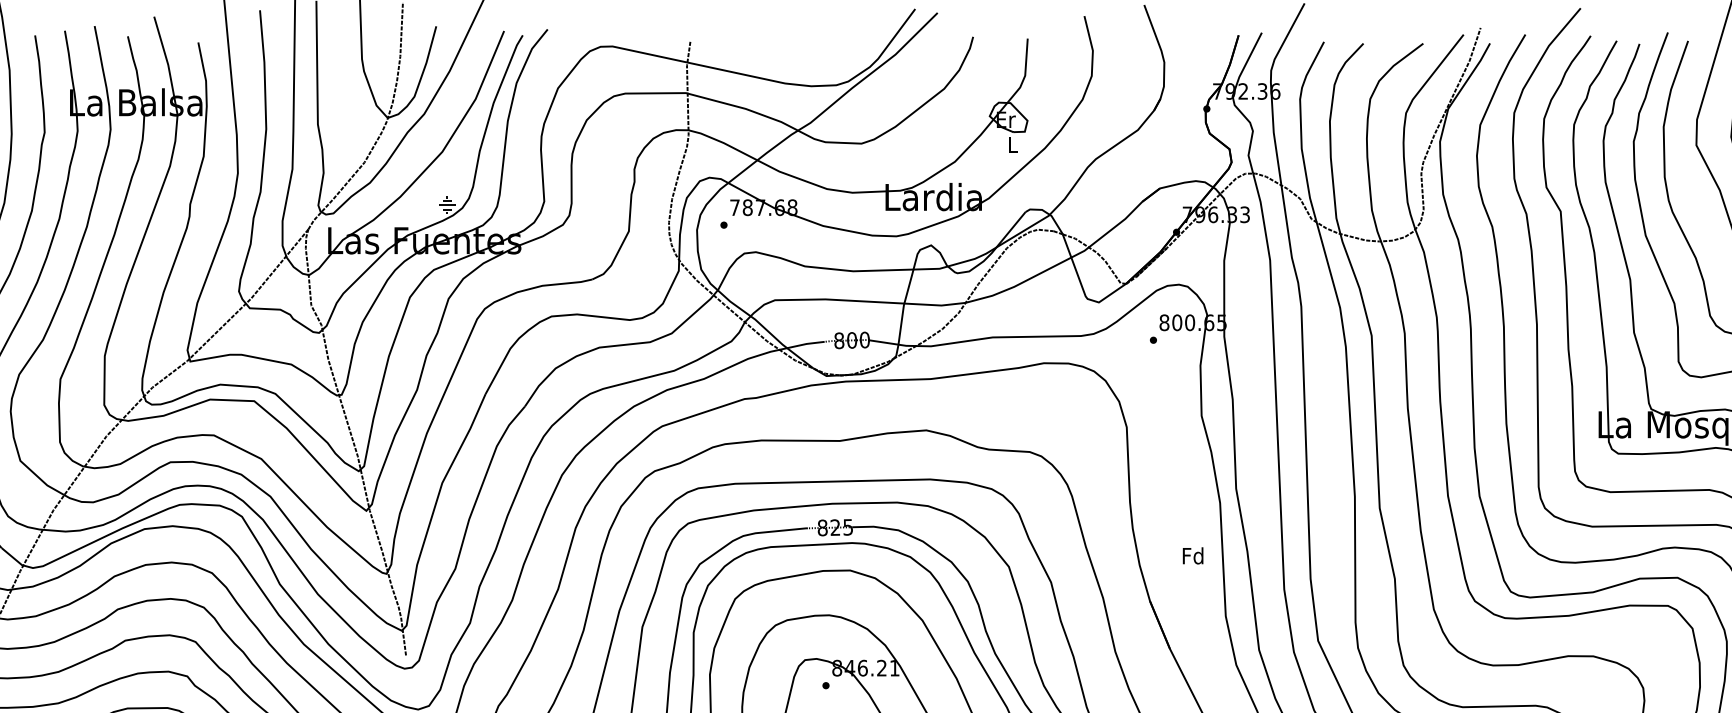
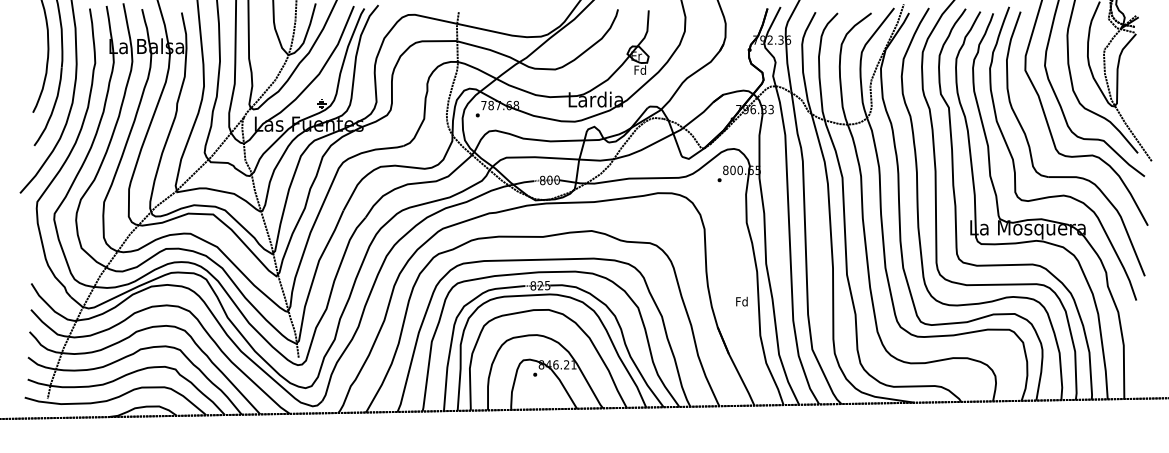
text: (1011, 143) -> (639, 69), L -> Fd

